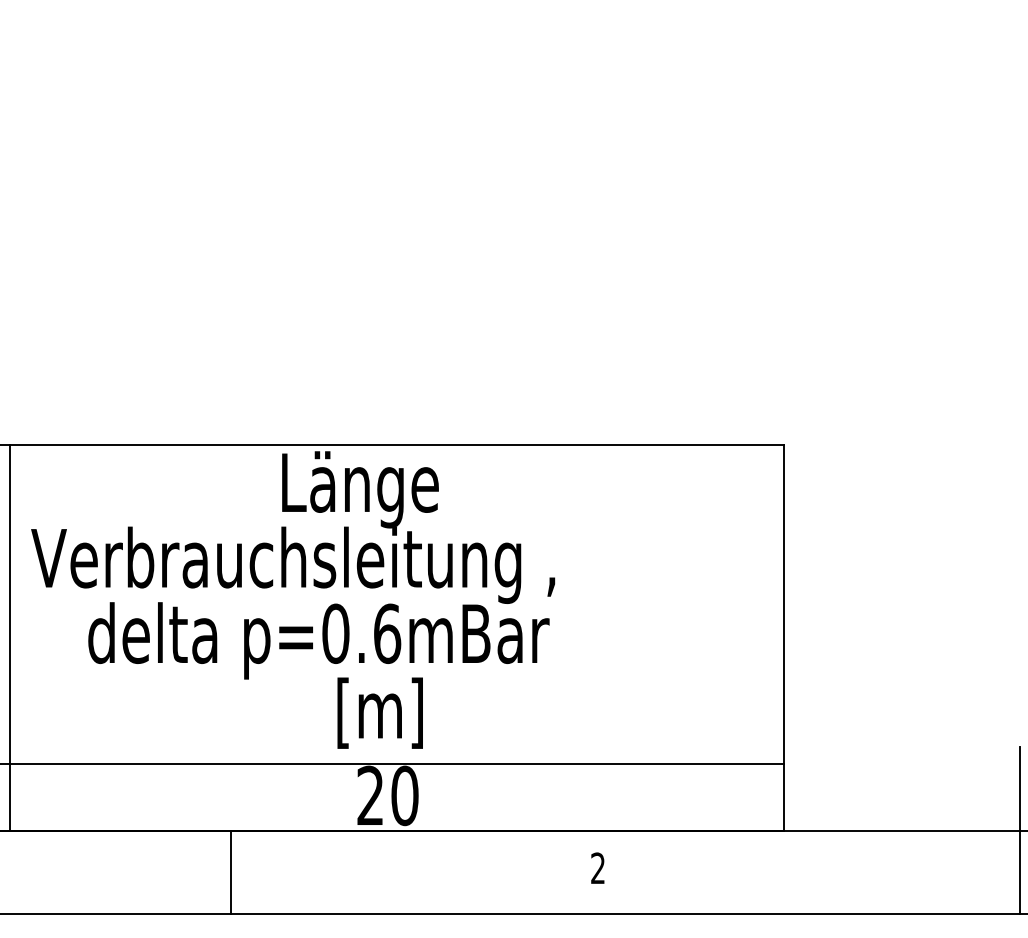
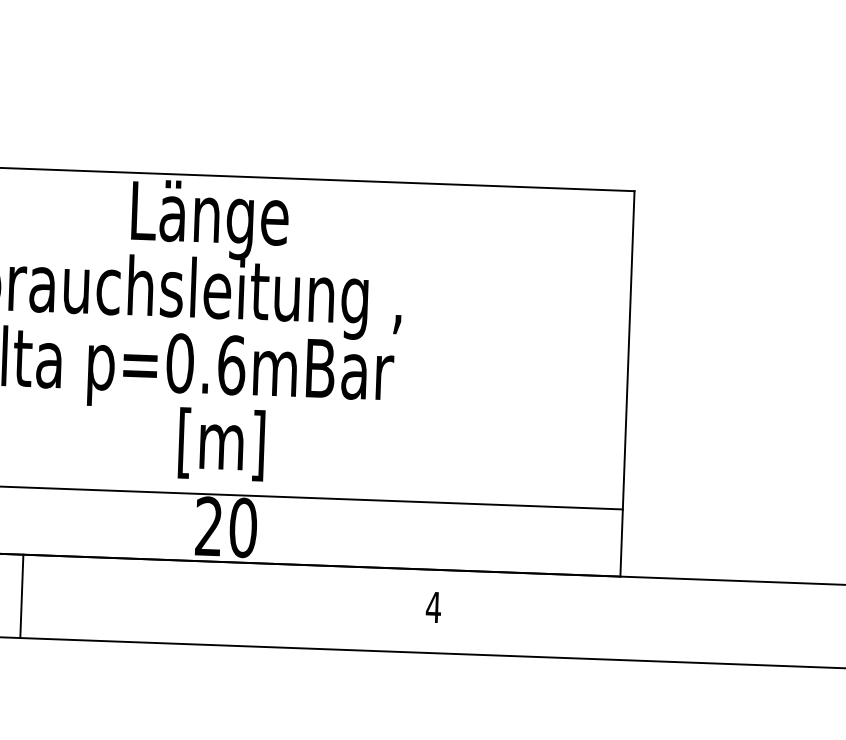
text: (597, 867) -> (433, 606), 2 -> 4
line: (231, 872) -> (22, 596), moved

